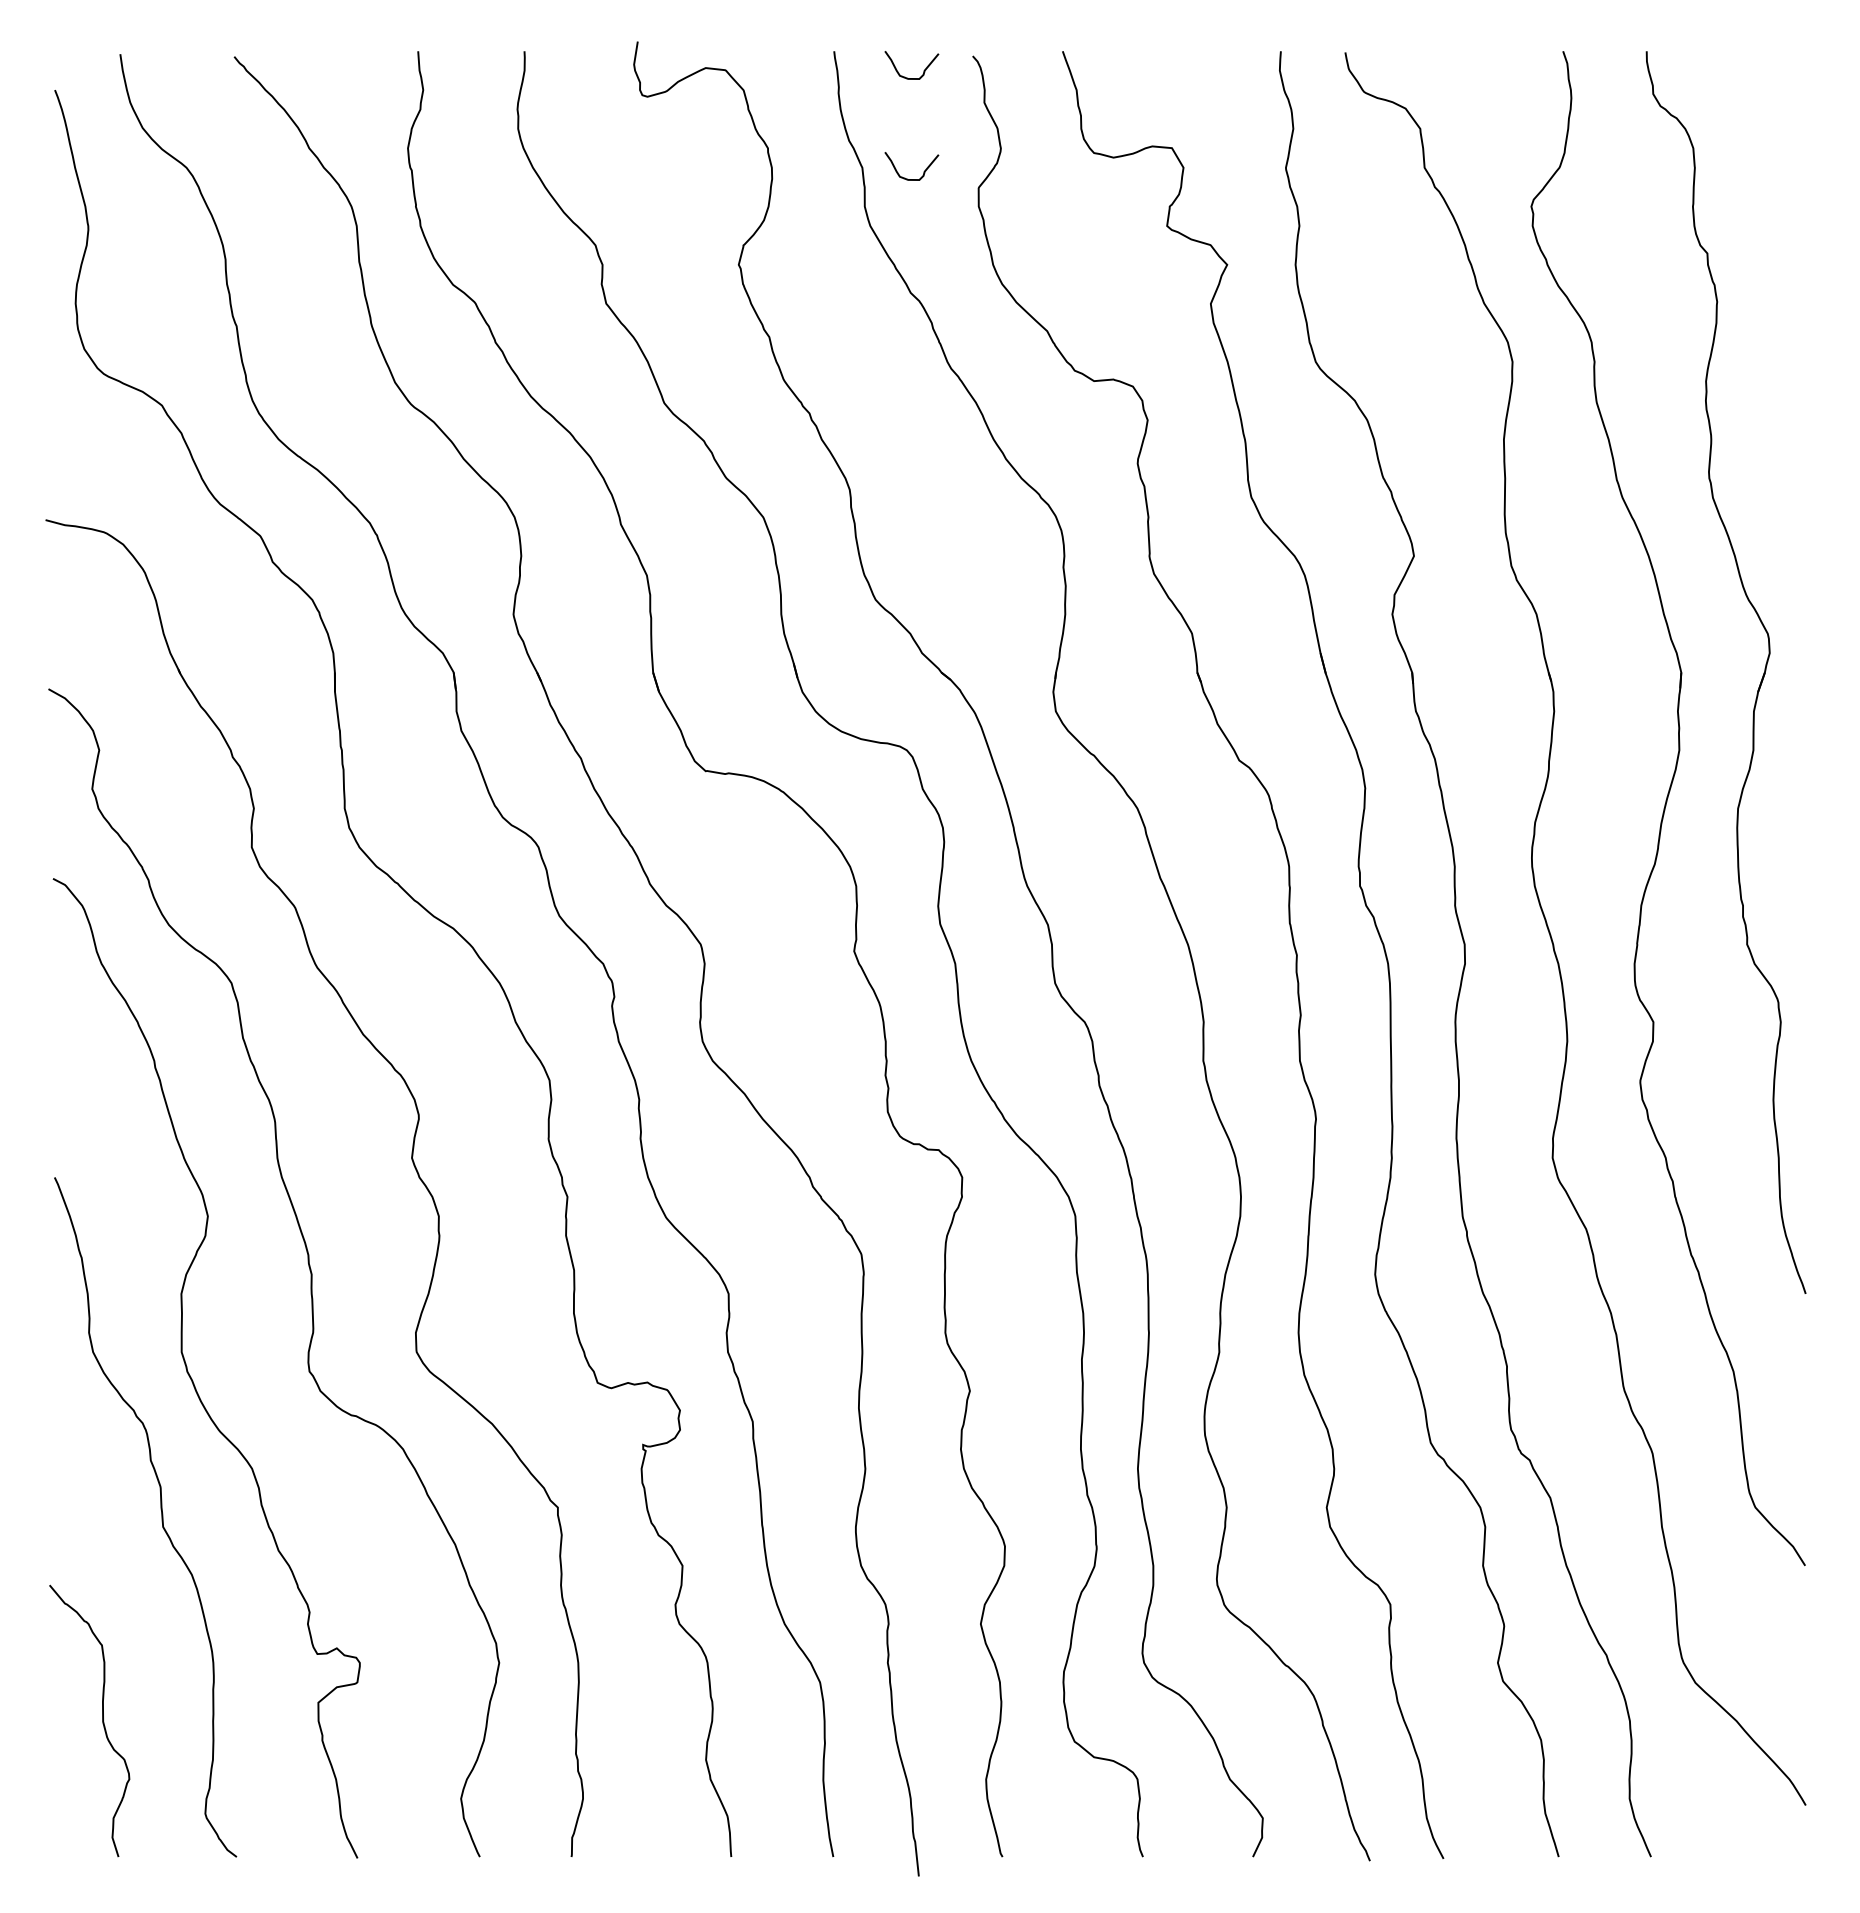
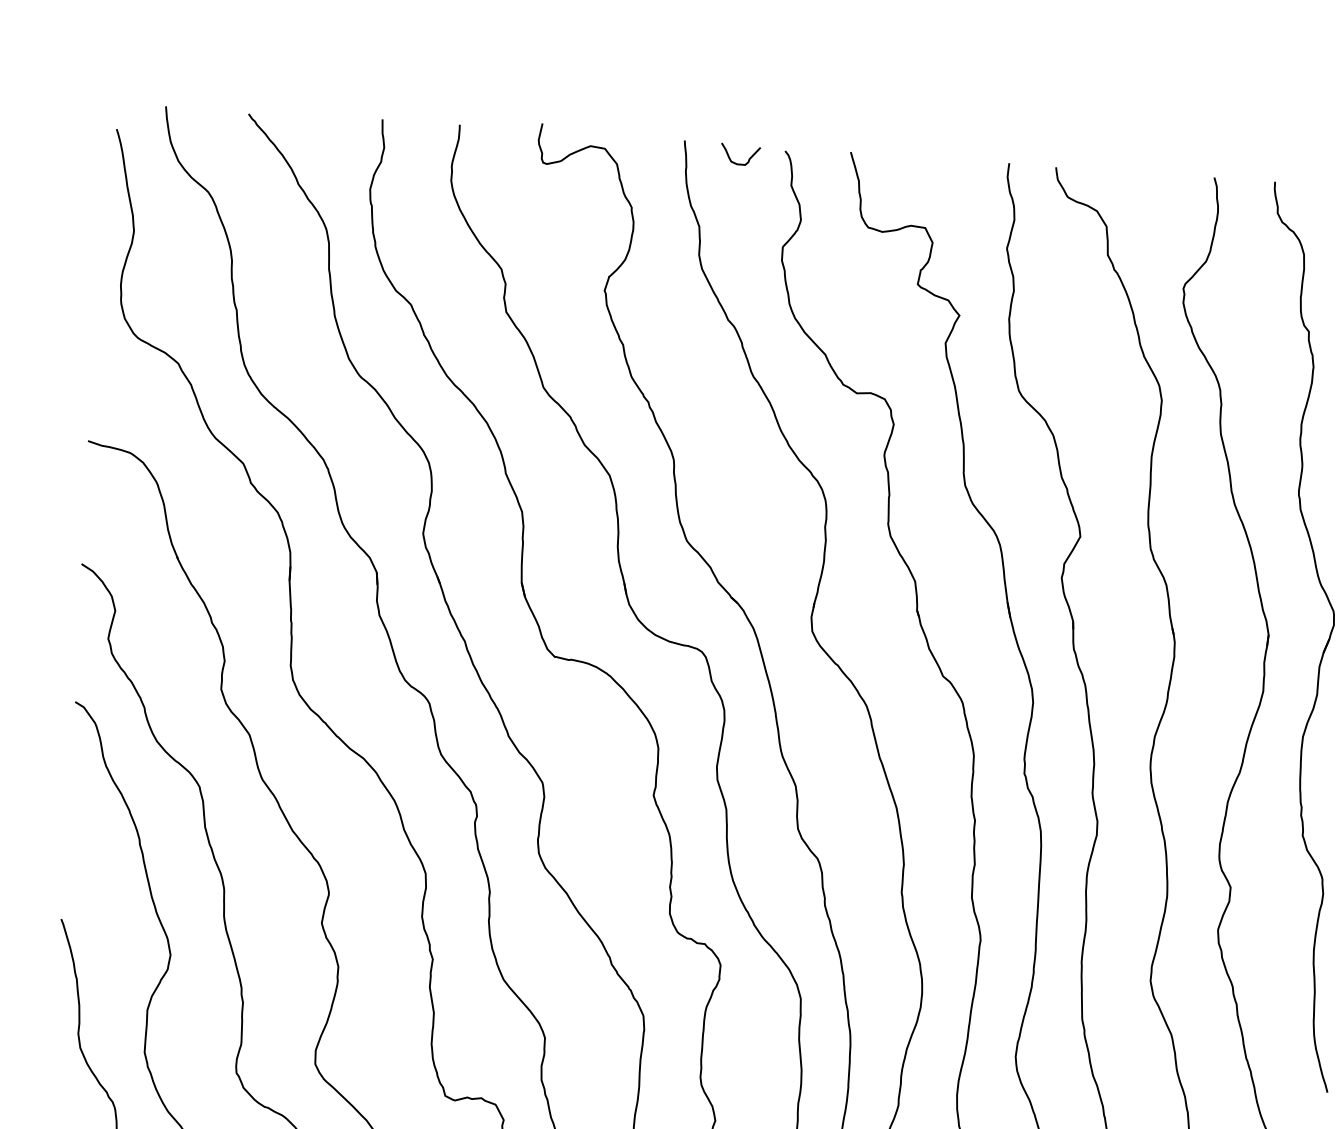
curve: (905, 177) -> (730, 235), removed

